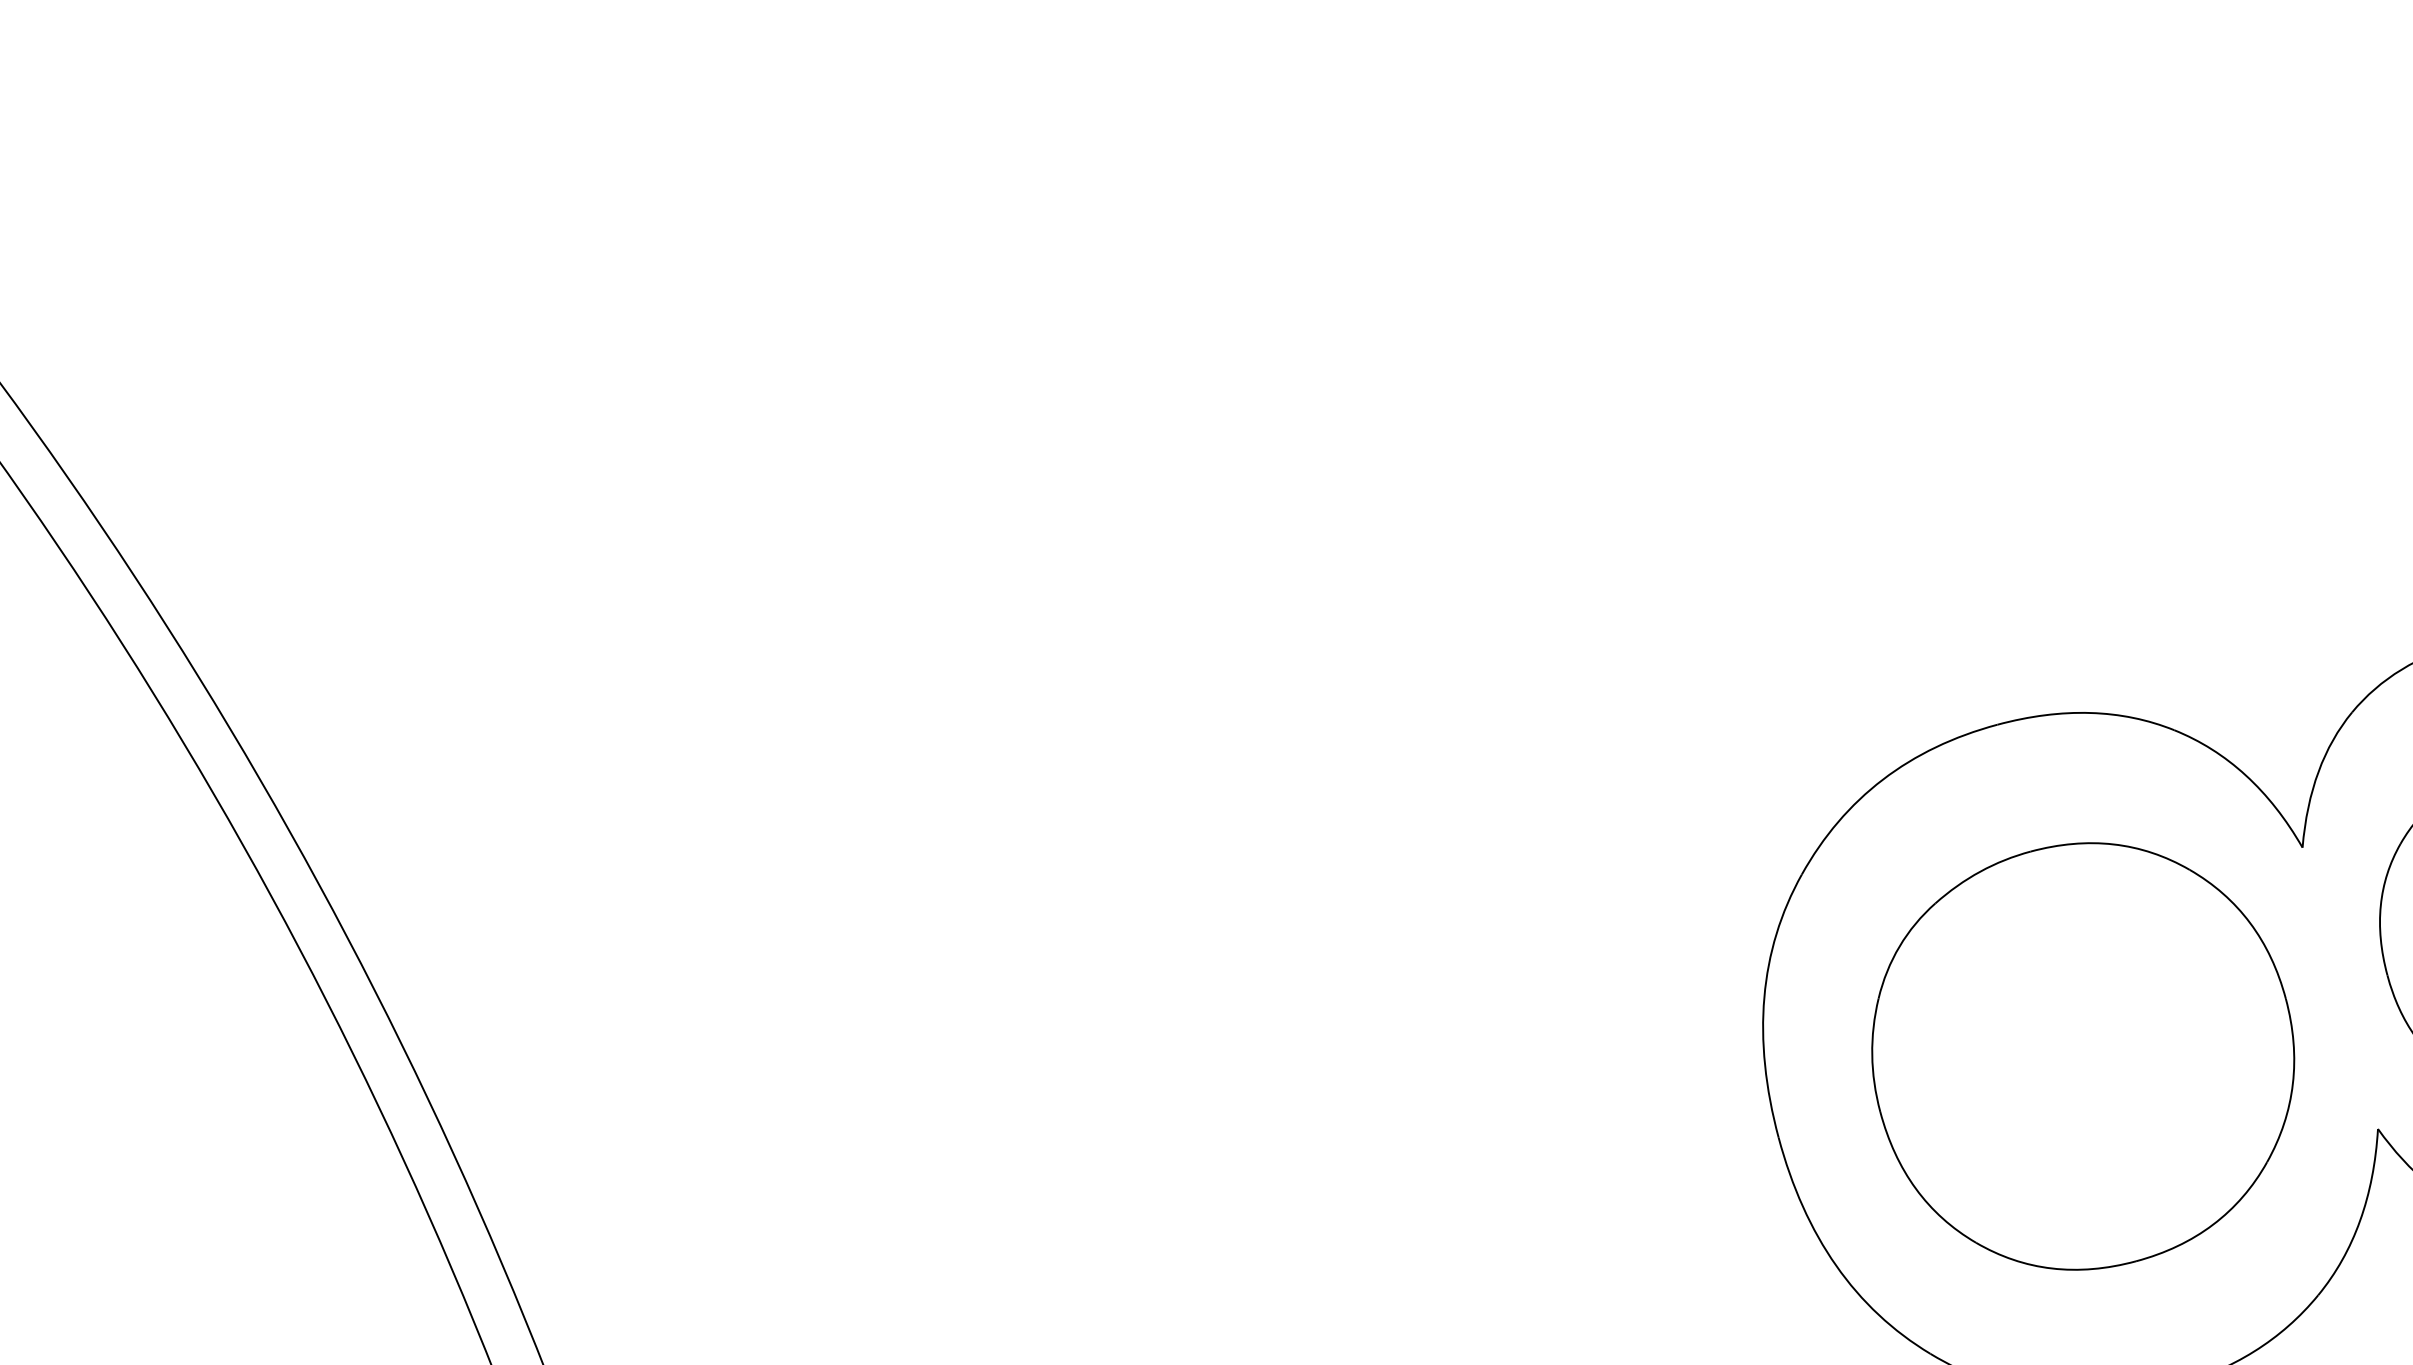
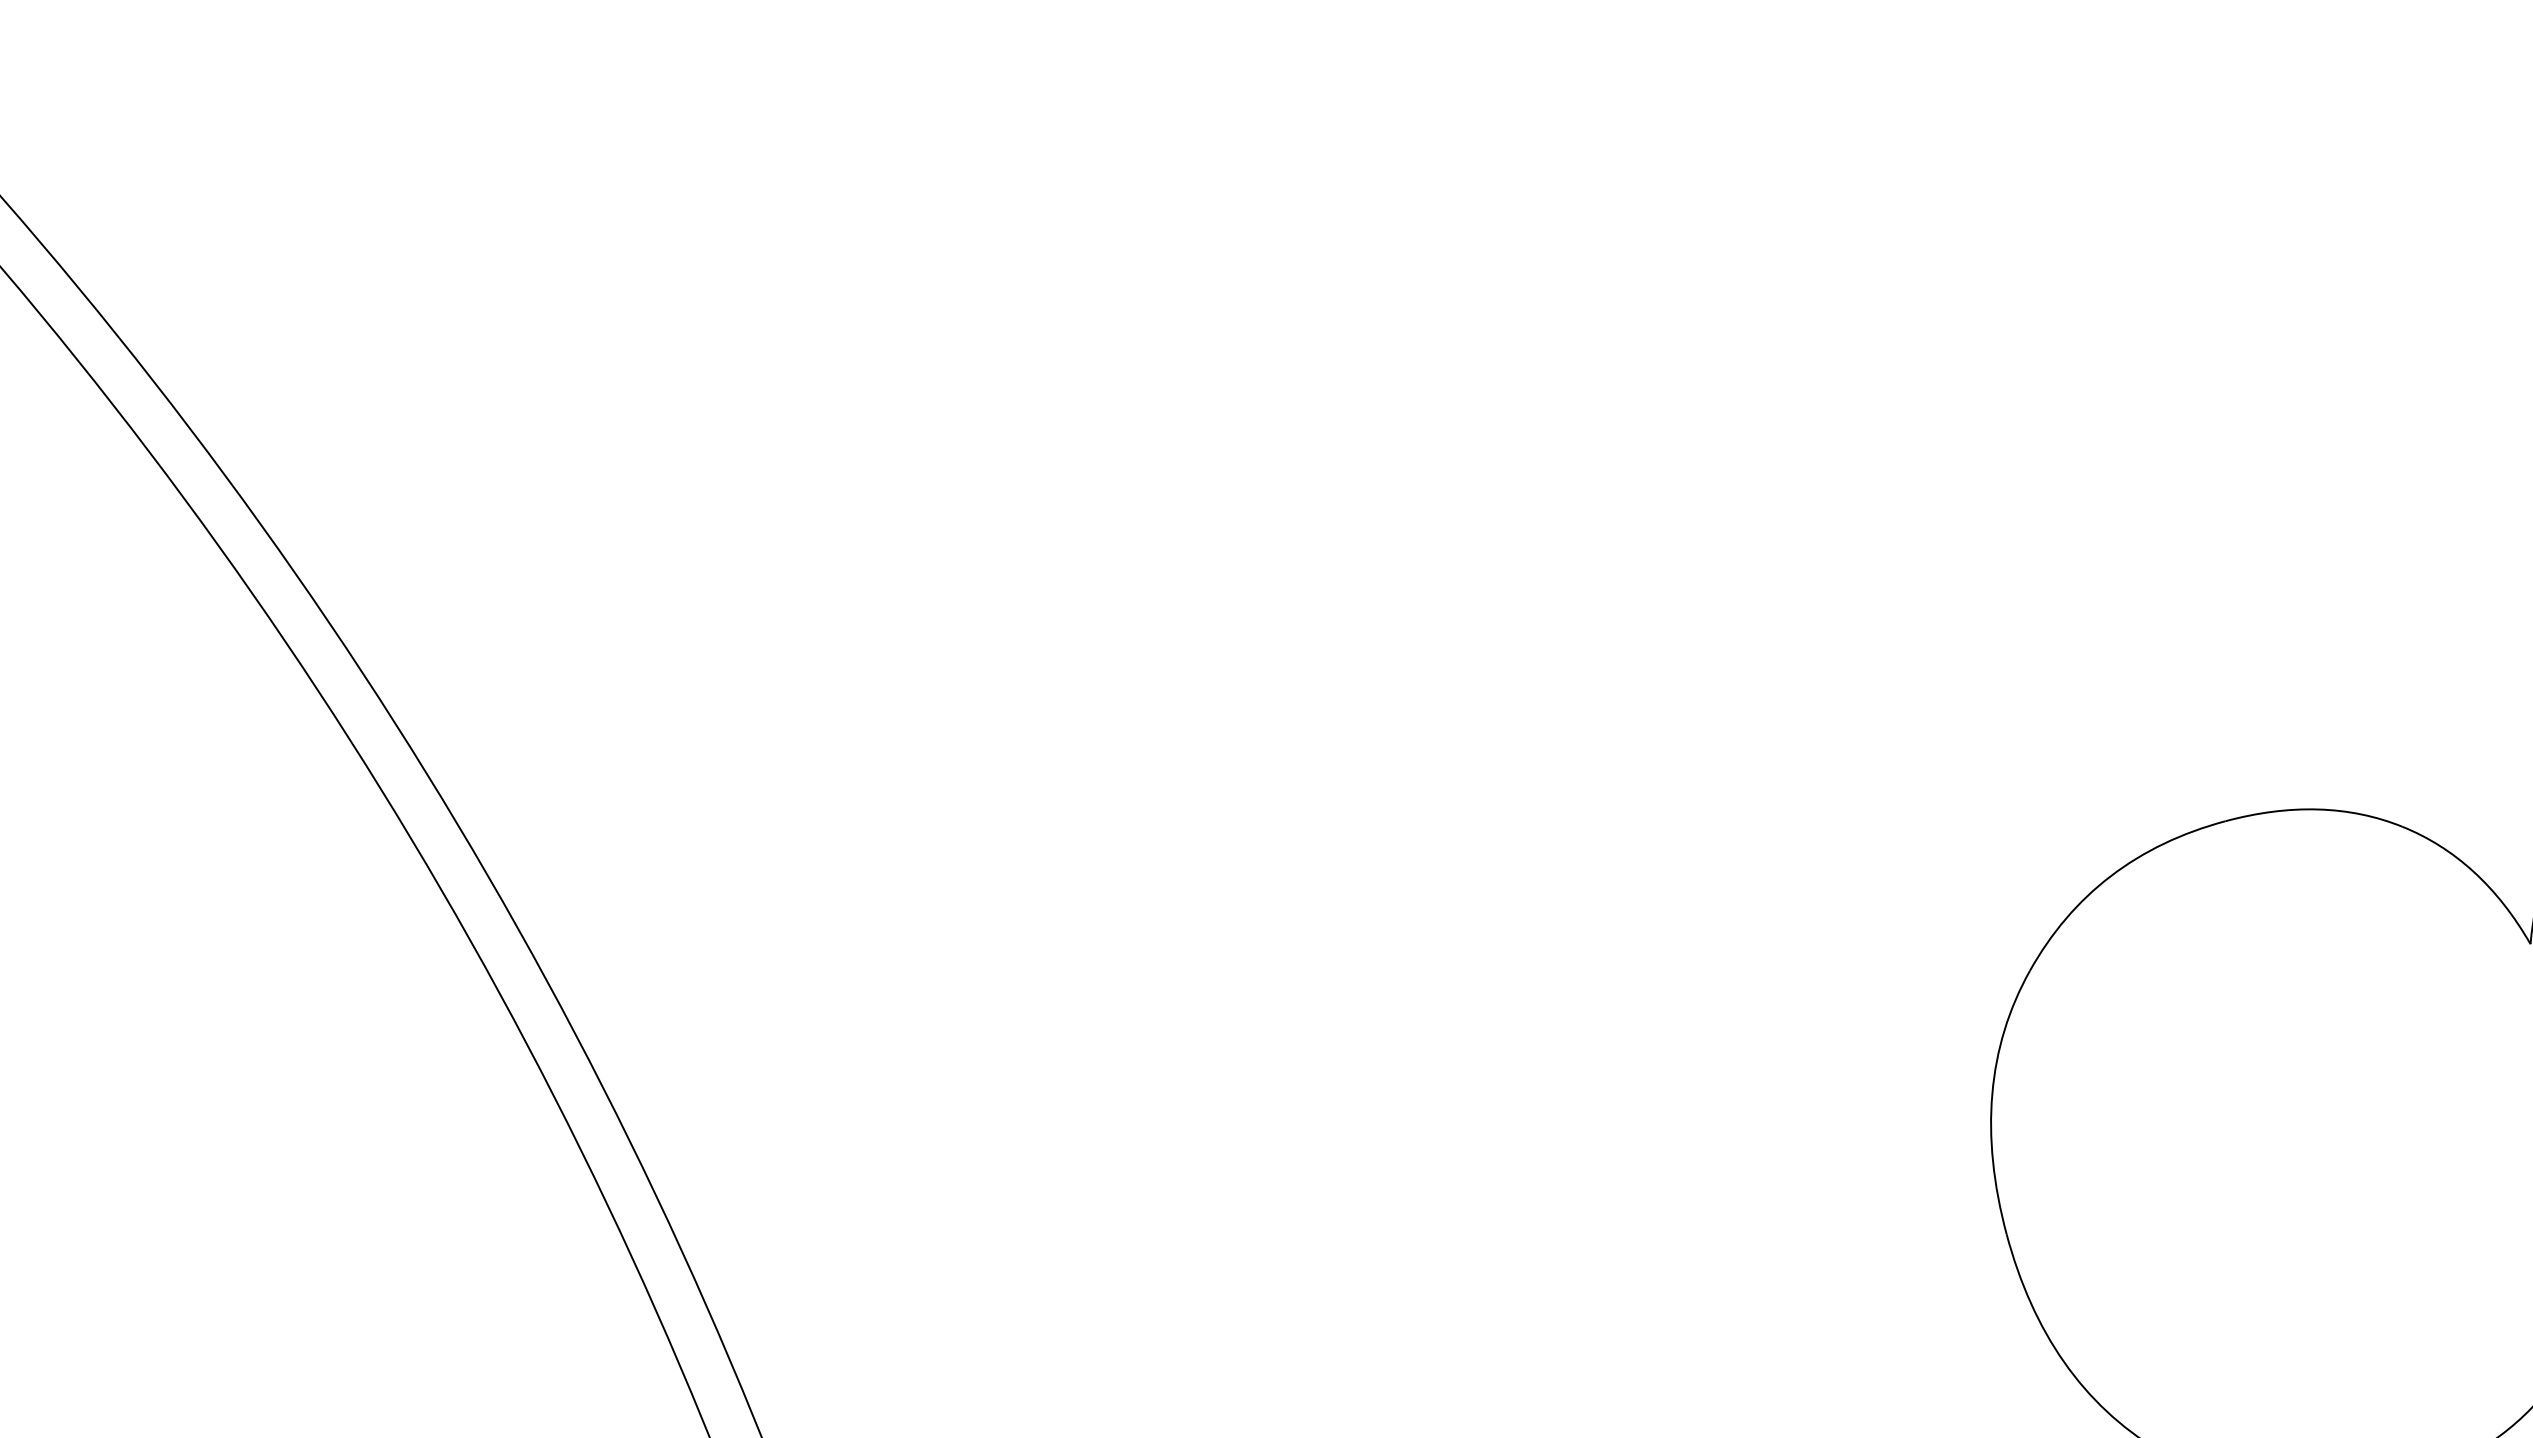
part: (2083, 1056) -> (2311, 1152), removed

